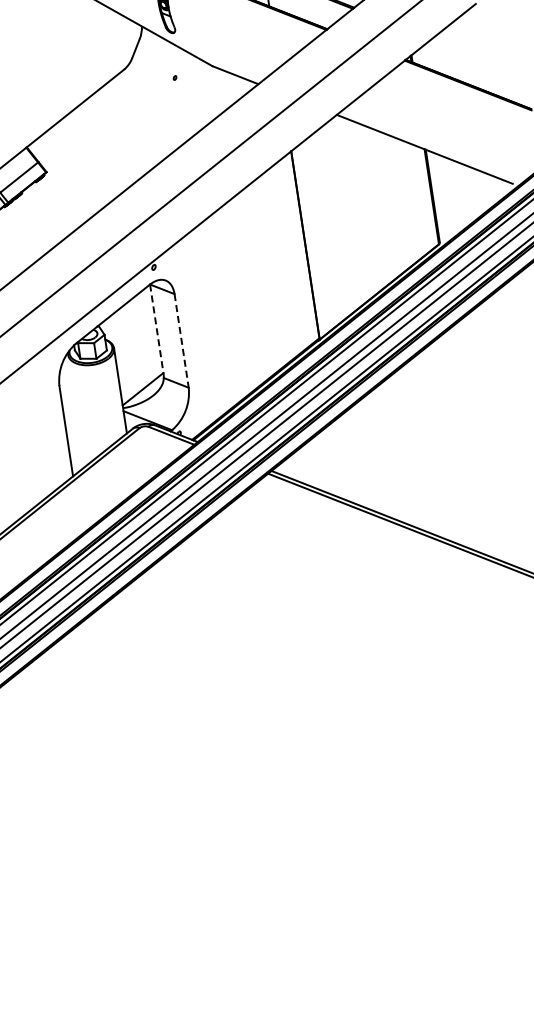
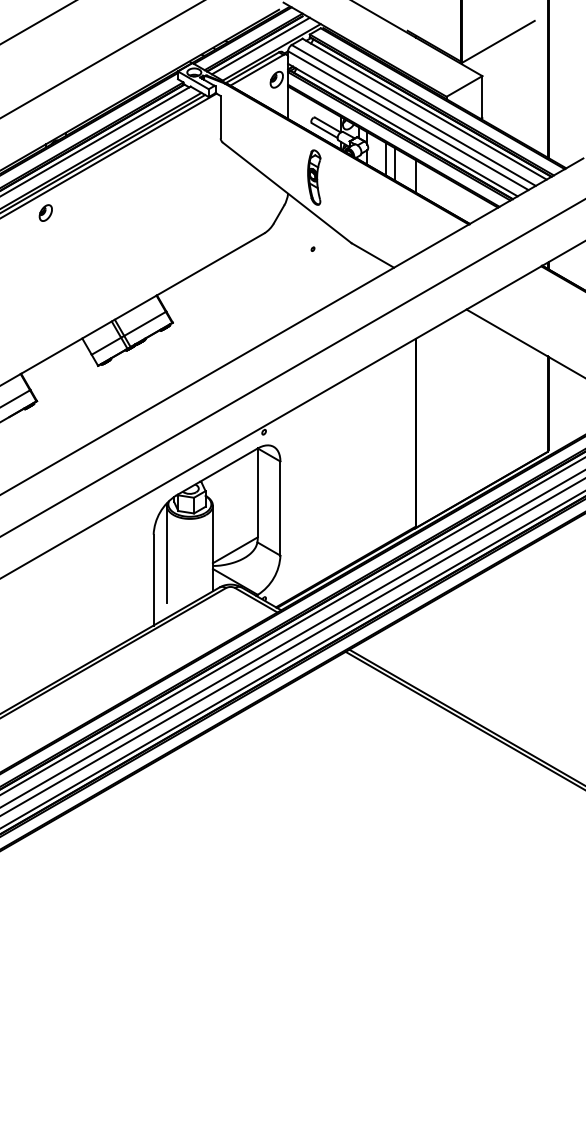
line: (156, 329) -> (257, 493), dashed -> solid
line: (181, 341) -> (280, 509), dashed -> solid
line: (75, 402) -> (166, 553), added

